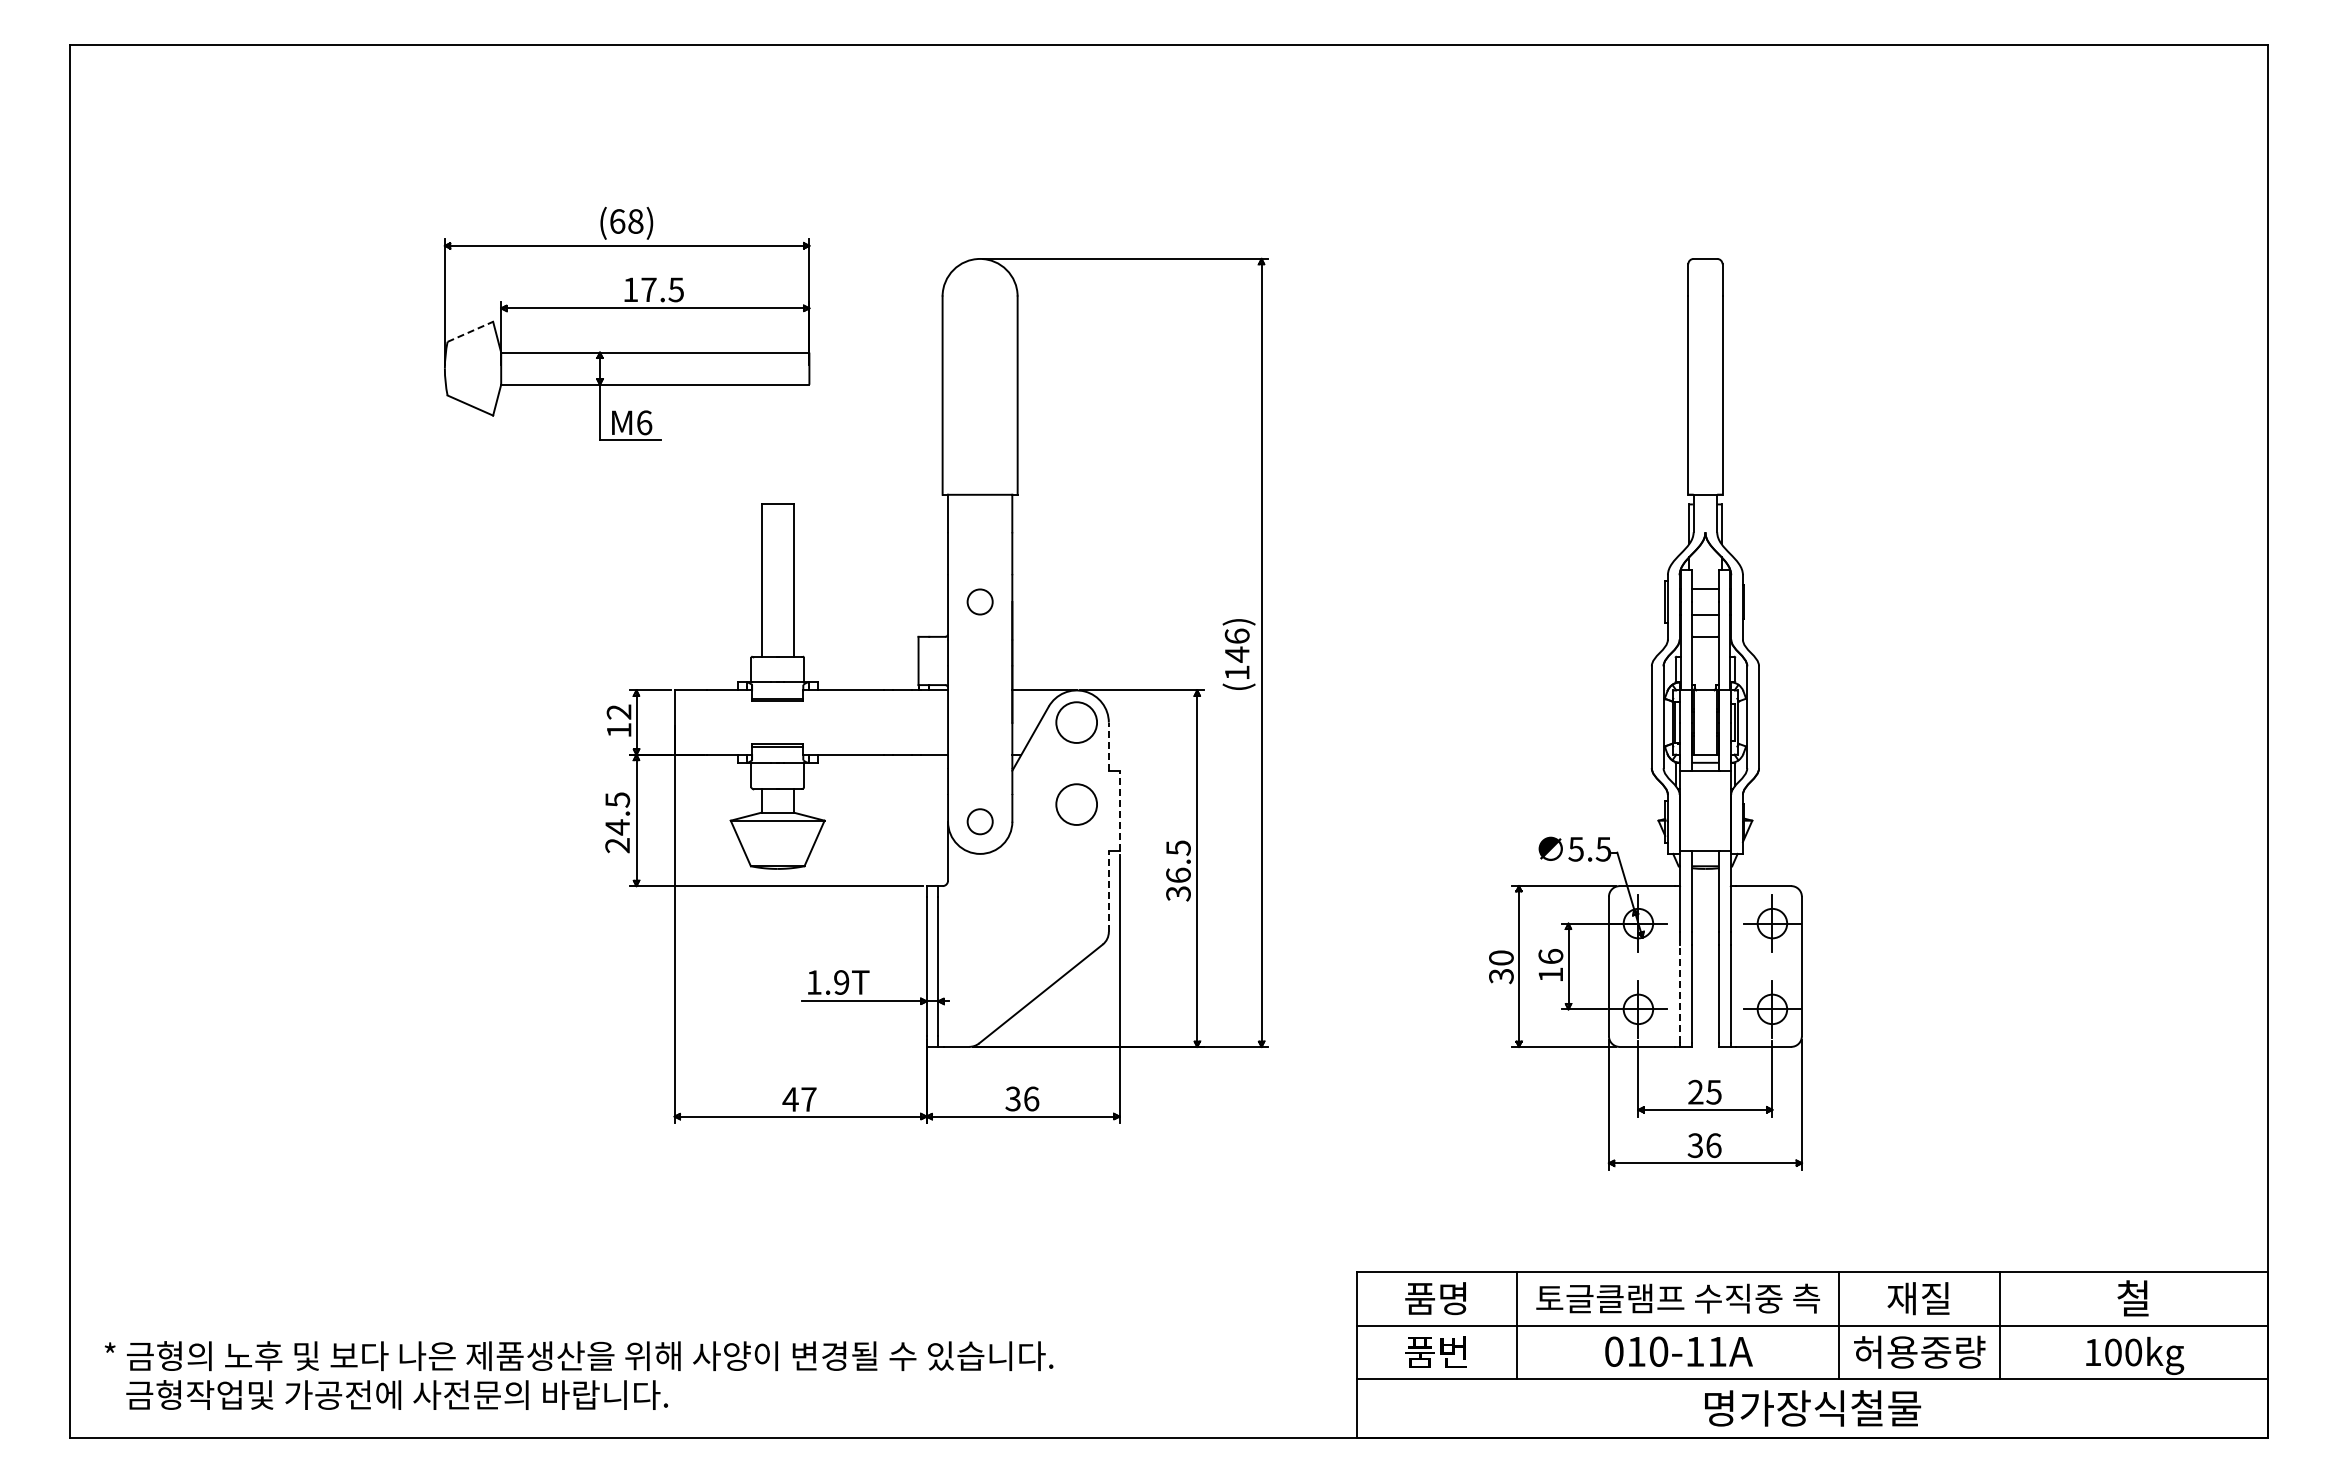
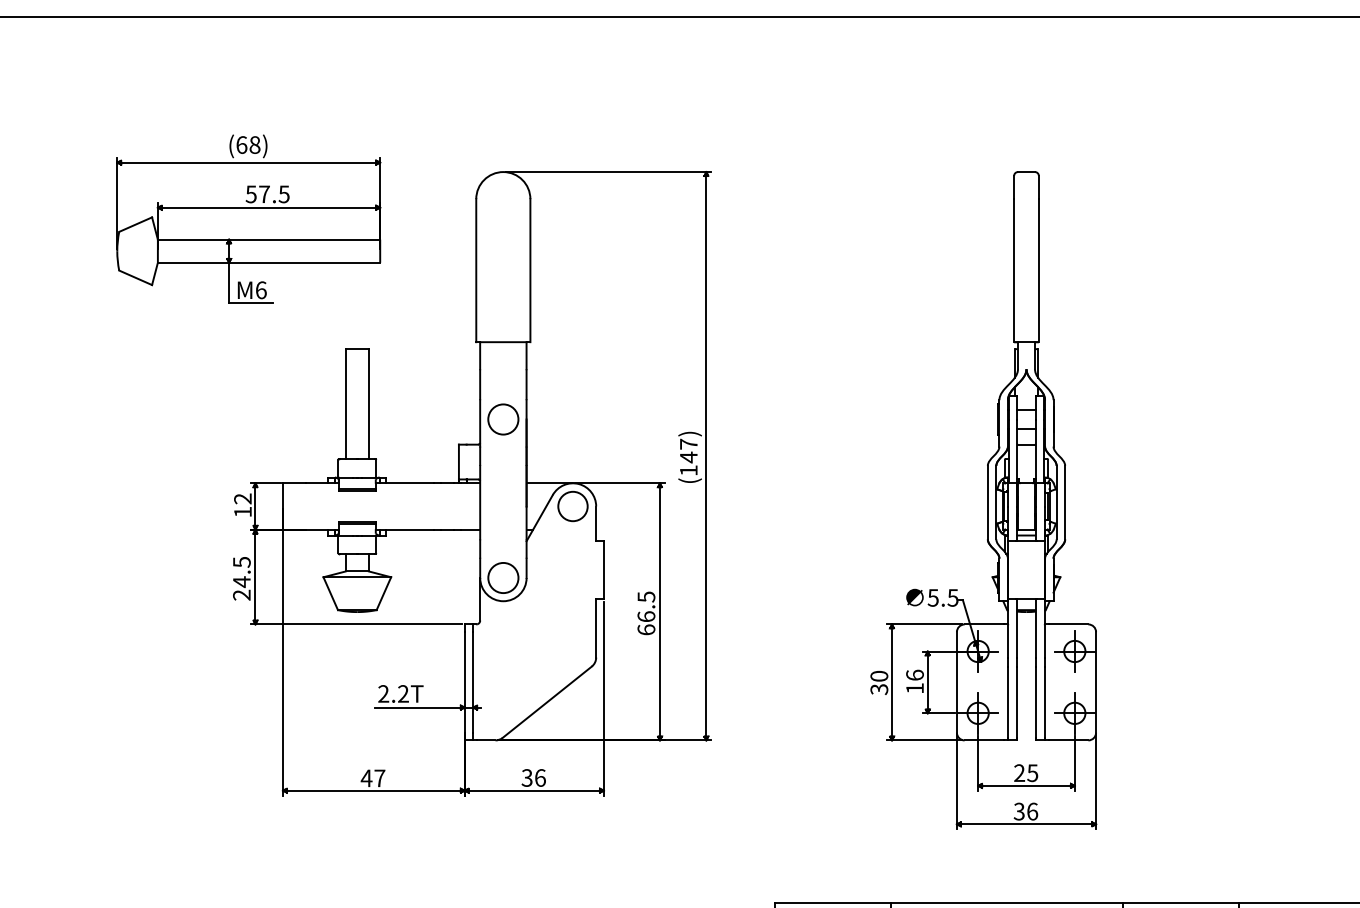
text: (630, 289) -> (251, 194), 17.5 -> 57.5
line: (470, 331) -> (135, 224), dashed -> solid
circle: (980, 601) -> (503, 419), size x1.67
text: (1236, 635) -> (688, 443), (146) -> (147)
line: (1108, 746) -> (595, 523), dashed -> solid
circle: (1076, 804) -> (572, 565), removed
line: (1119, 810) -> (603, 569), dashed -> solid
circle: (980, 821) -> (503, 577), size x1.67
line: (1108, 891) -> (595, 628), dashed -> solid
text: (1178, 893) -> (646, 629), 36.5 -> 66.5
text: (827, 982) -> (393, 693), 1.9T -> 2.2T
line: (1680, 993) -> (1008, 701), dashed -> solid

